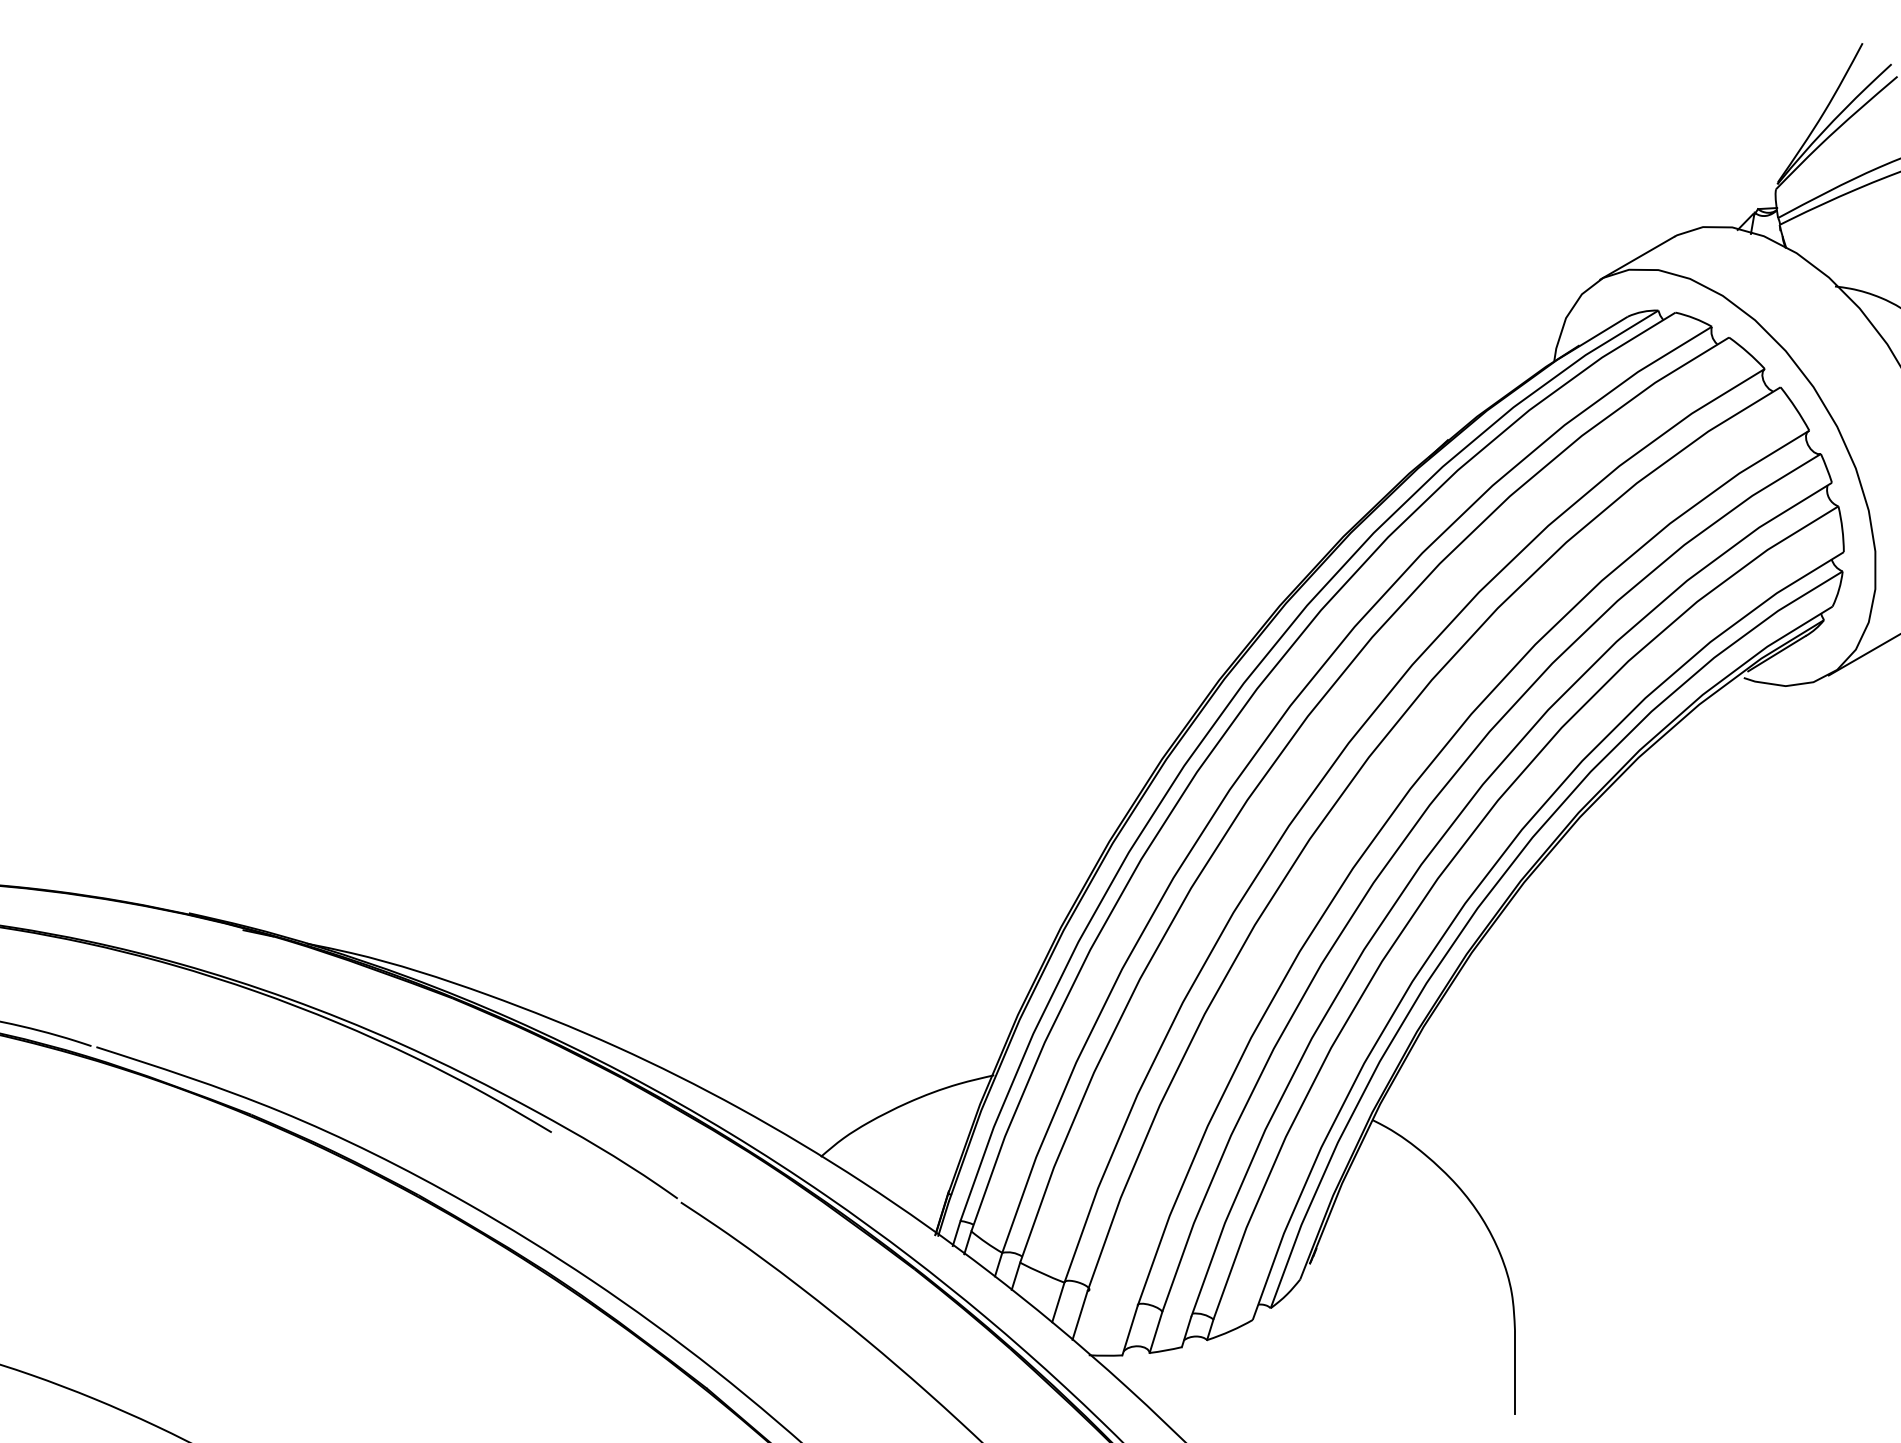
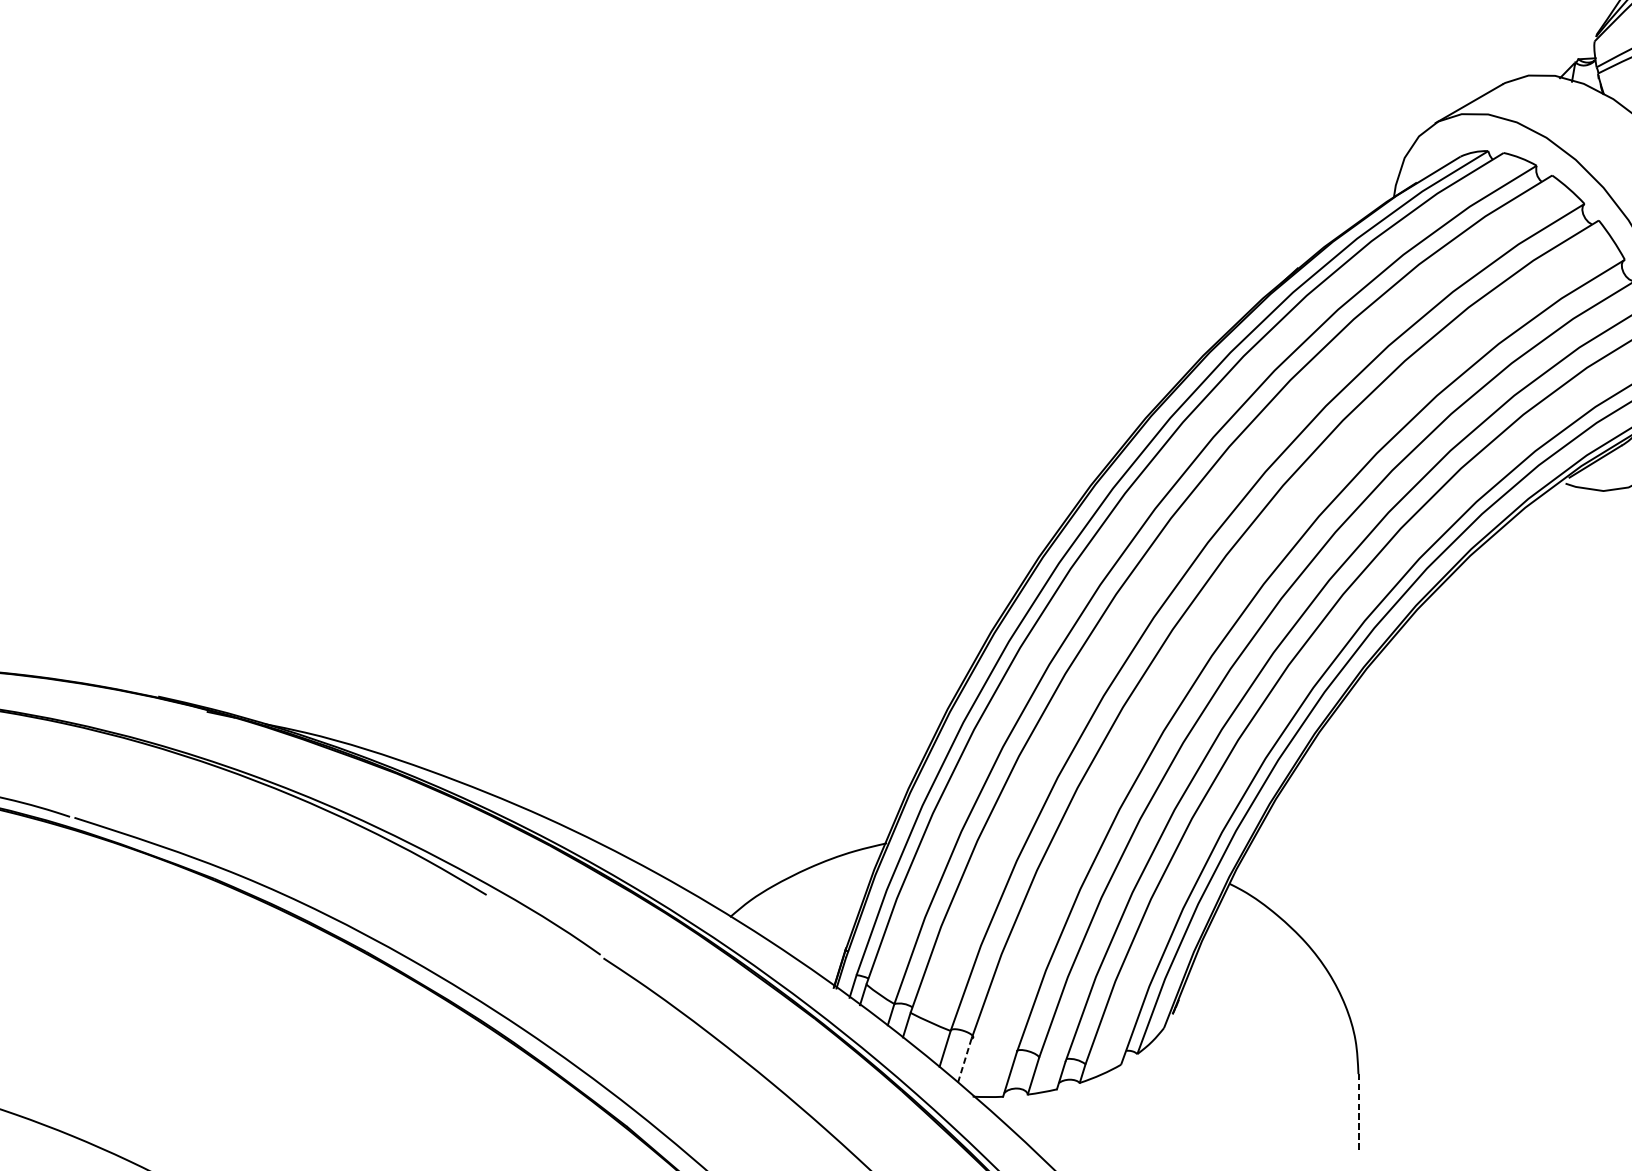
line: (1080, 1315) -> (965, 1060), solid -> dashed
line: (1515, 1372) -> (1358, 1112), solid -> dashed

